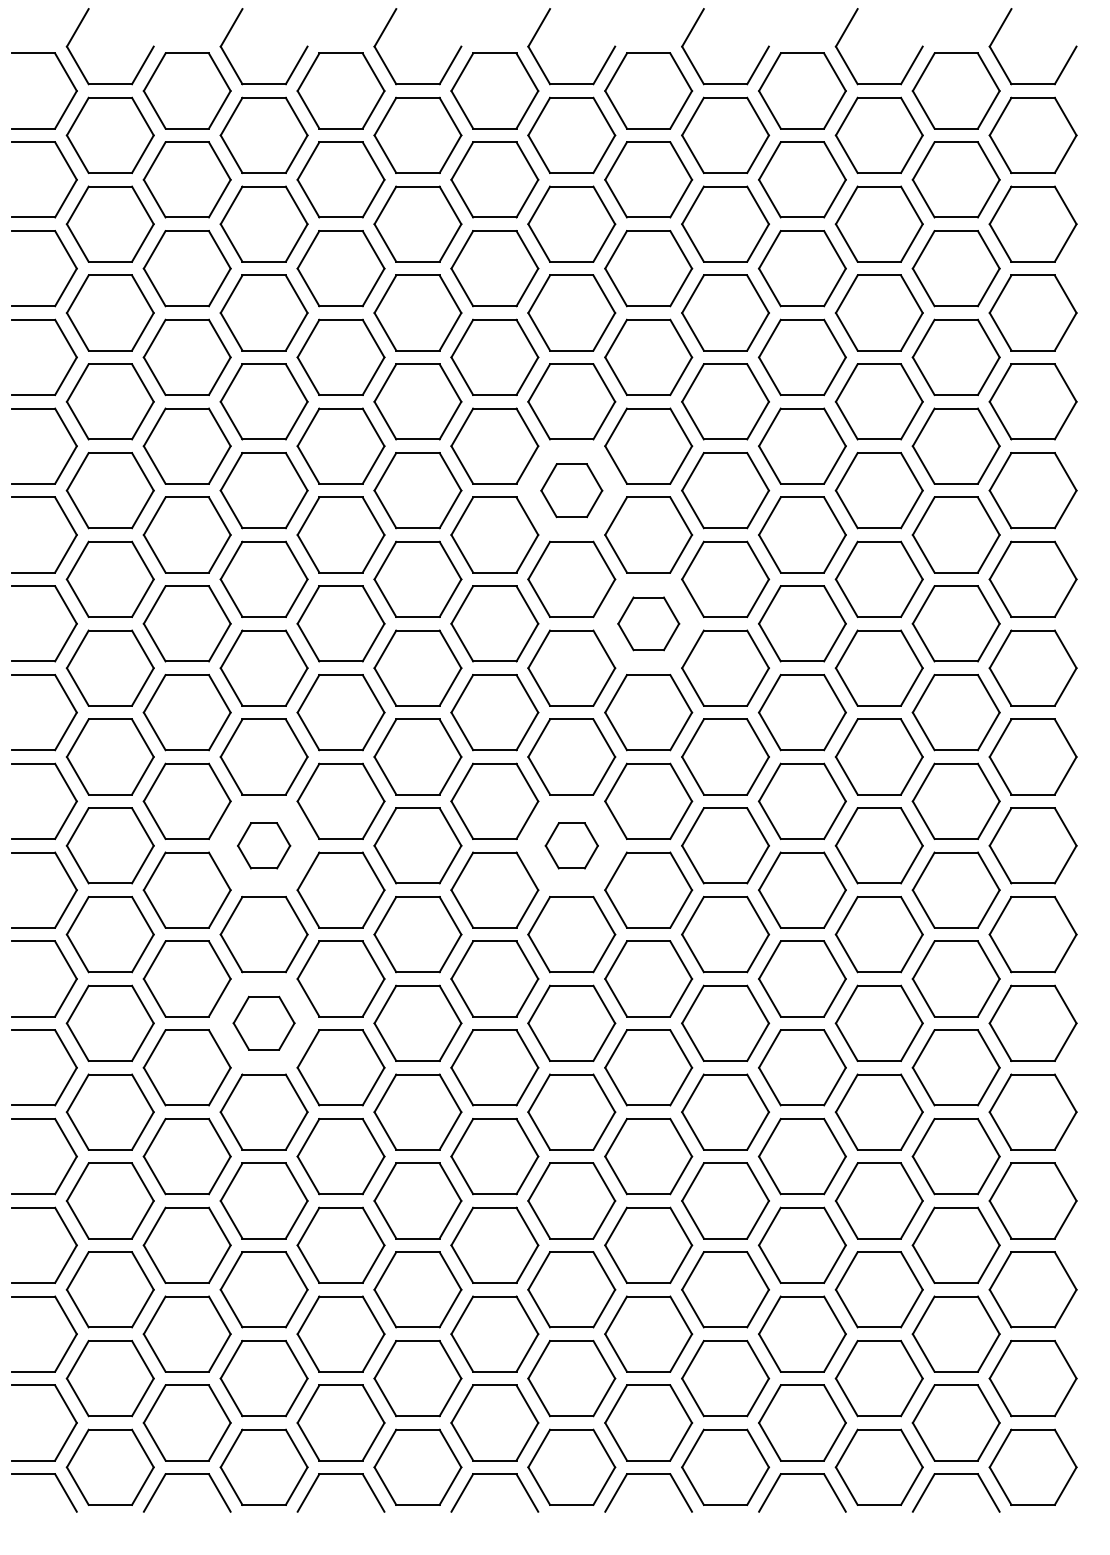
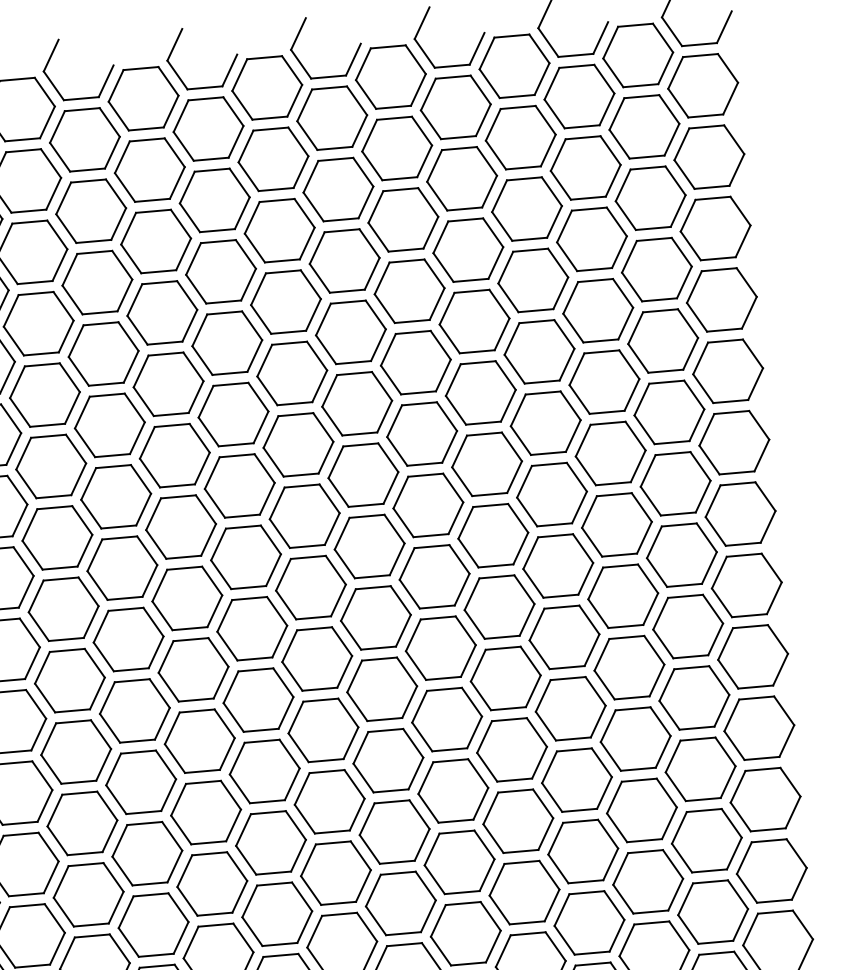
part: (571, 490) -> (356, 403), size x1.43
part: (648, 623) -> (428, 505), size x1.43
part: (263, 845) -> (134, 710), size x1.67
part: (571, 845) -> (381, 689), size x1.67
part: (263, 1022) -> (146, 853), size x1.43

